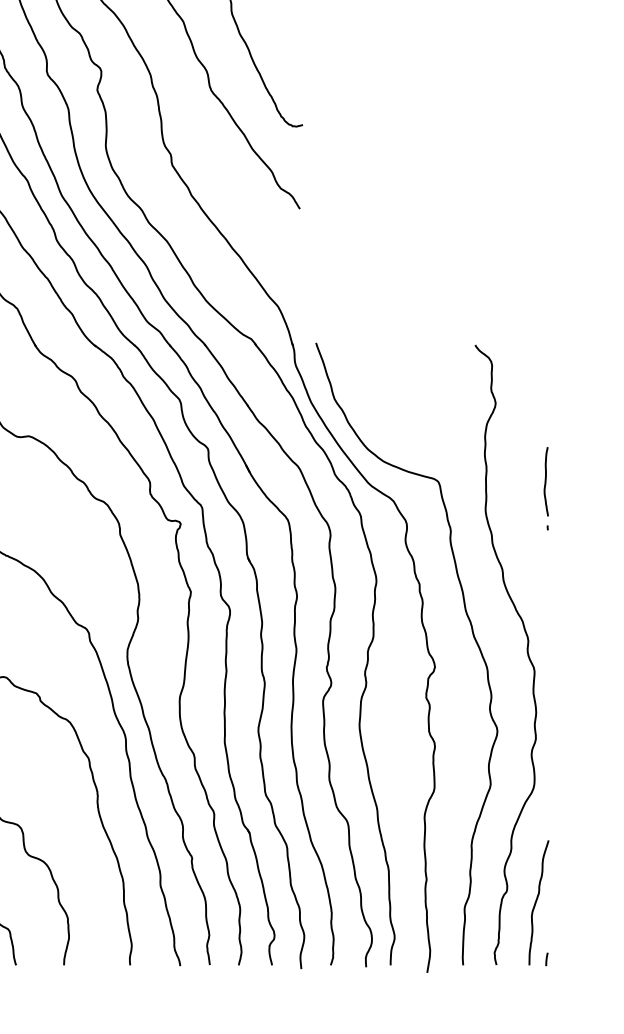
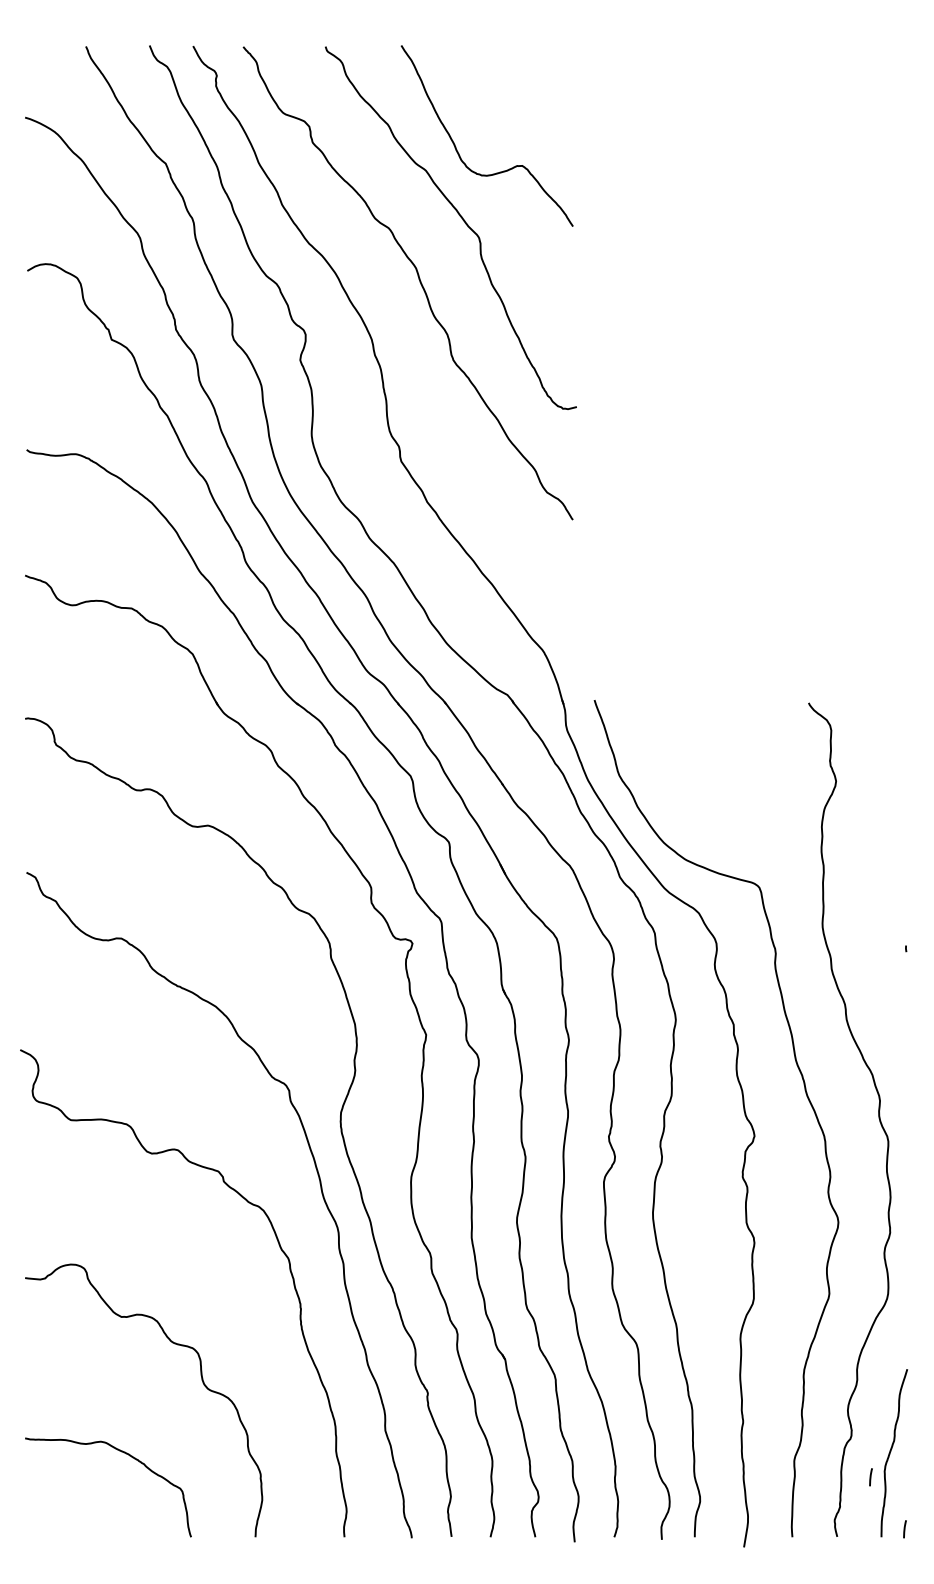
curve: (545, 481) -> (903, 886), removed
line: (521, 920) -> (870, 1477), added

